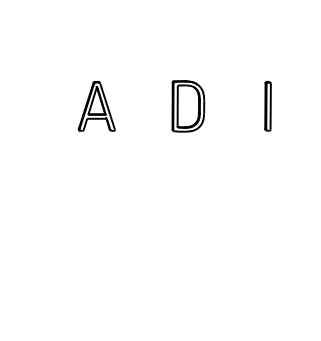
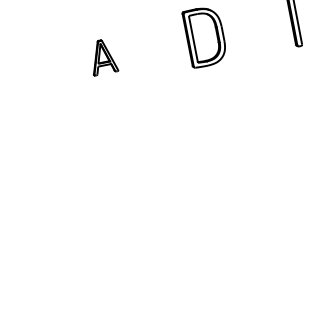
part: (96, 105) -> (102, 56), size x0.6

